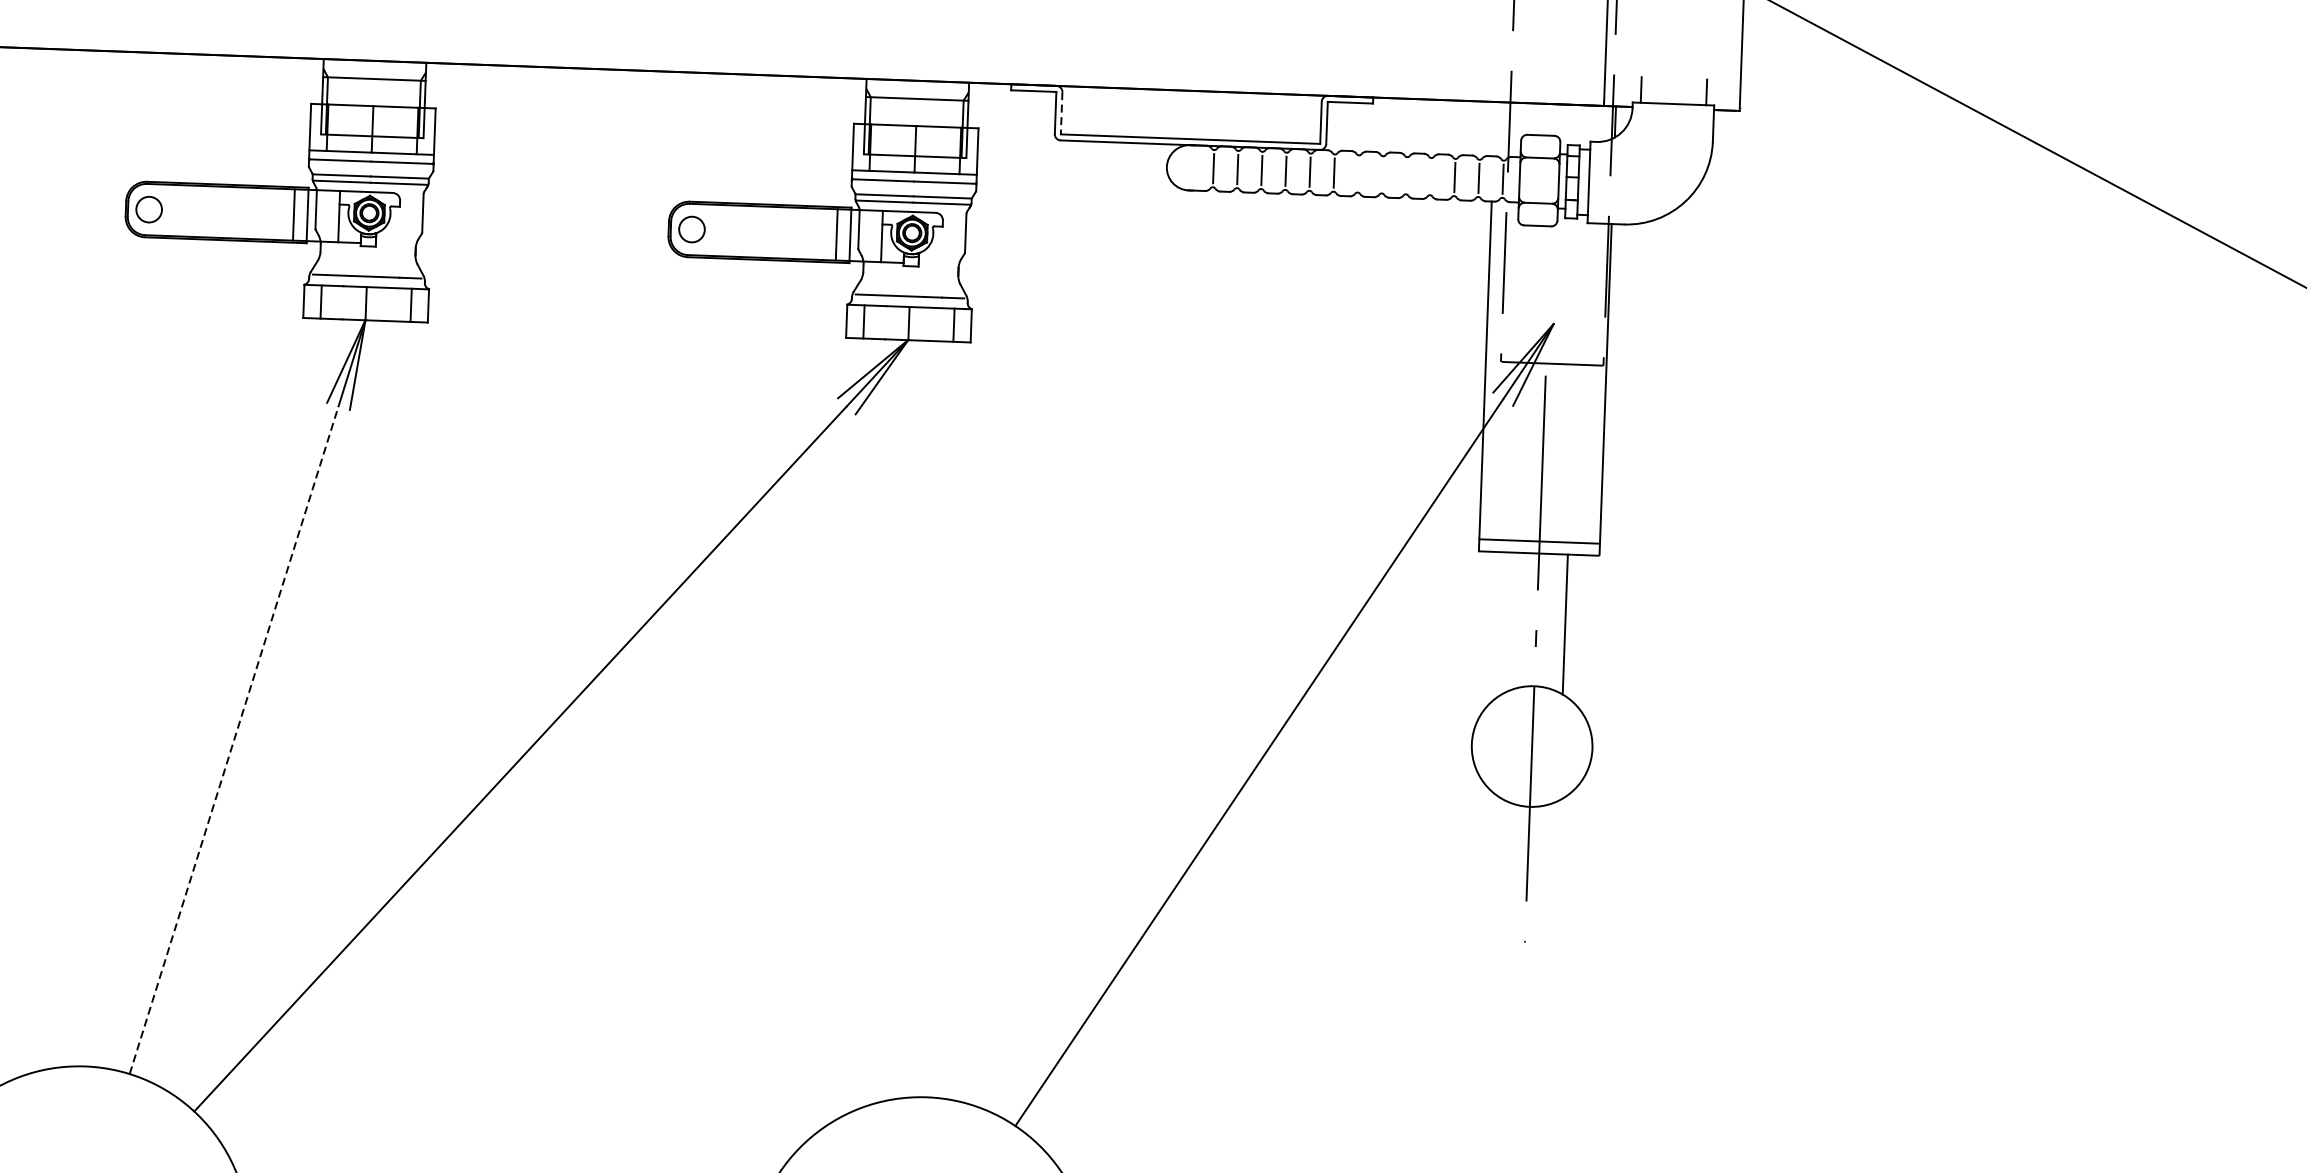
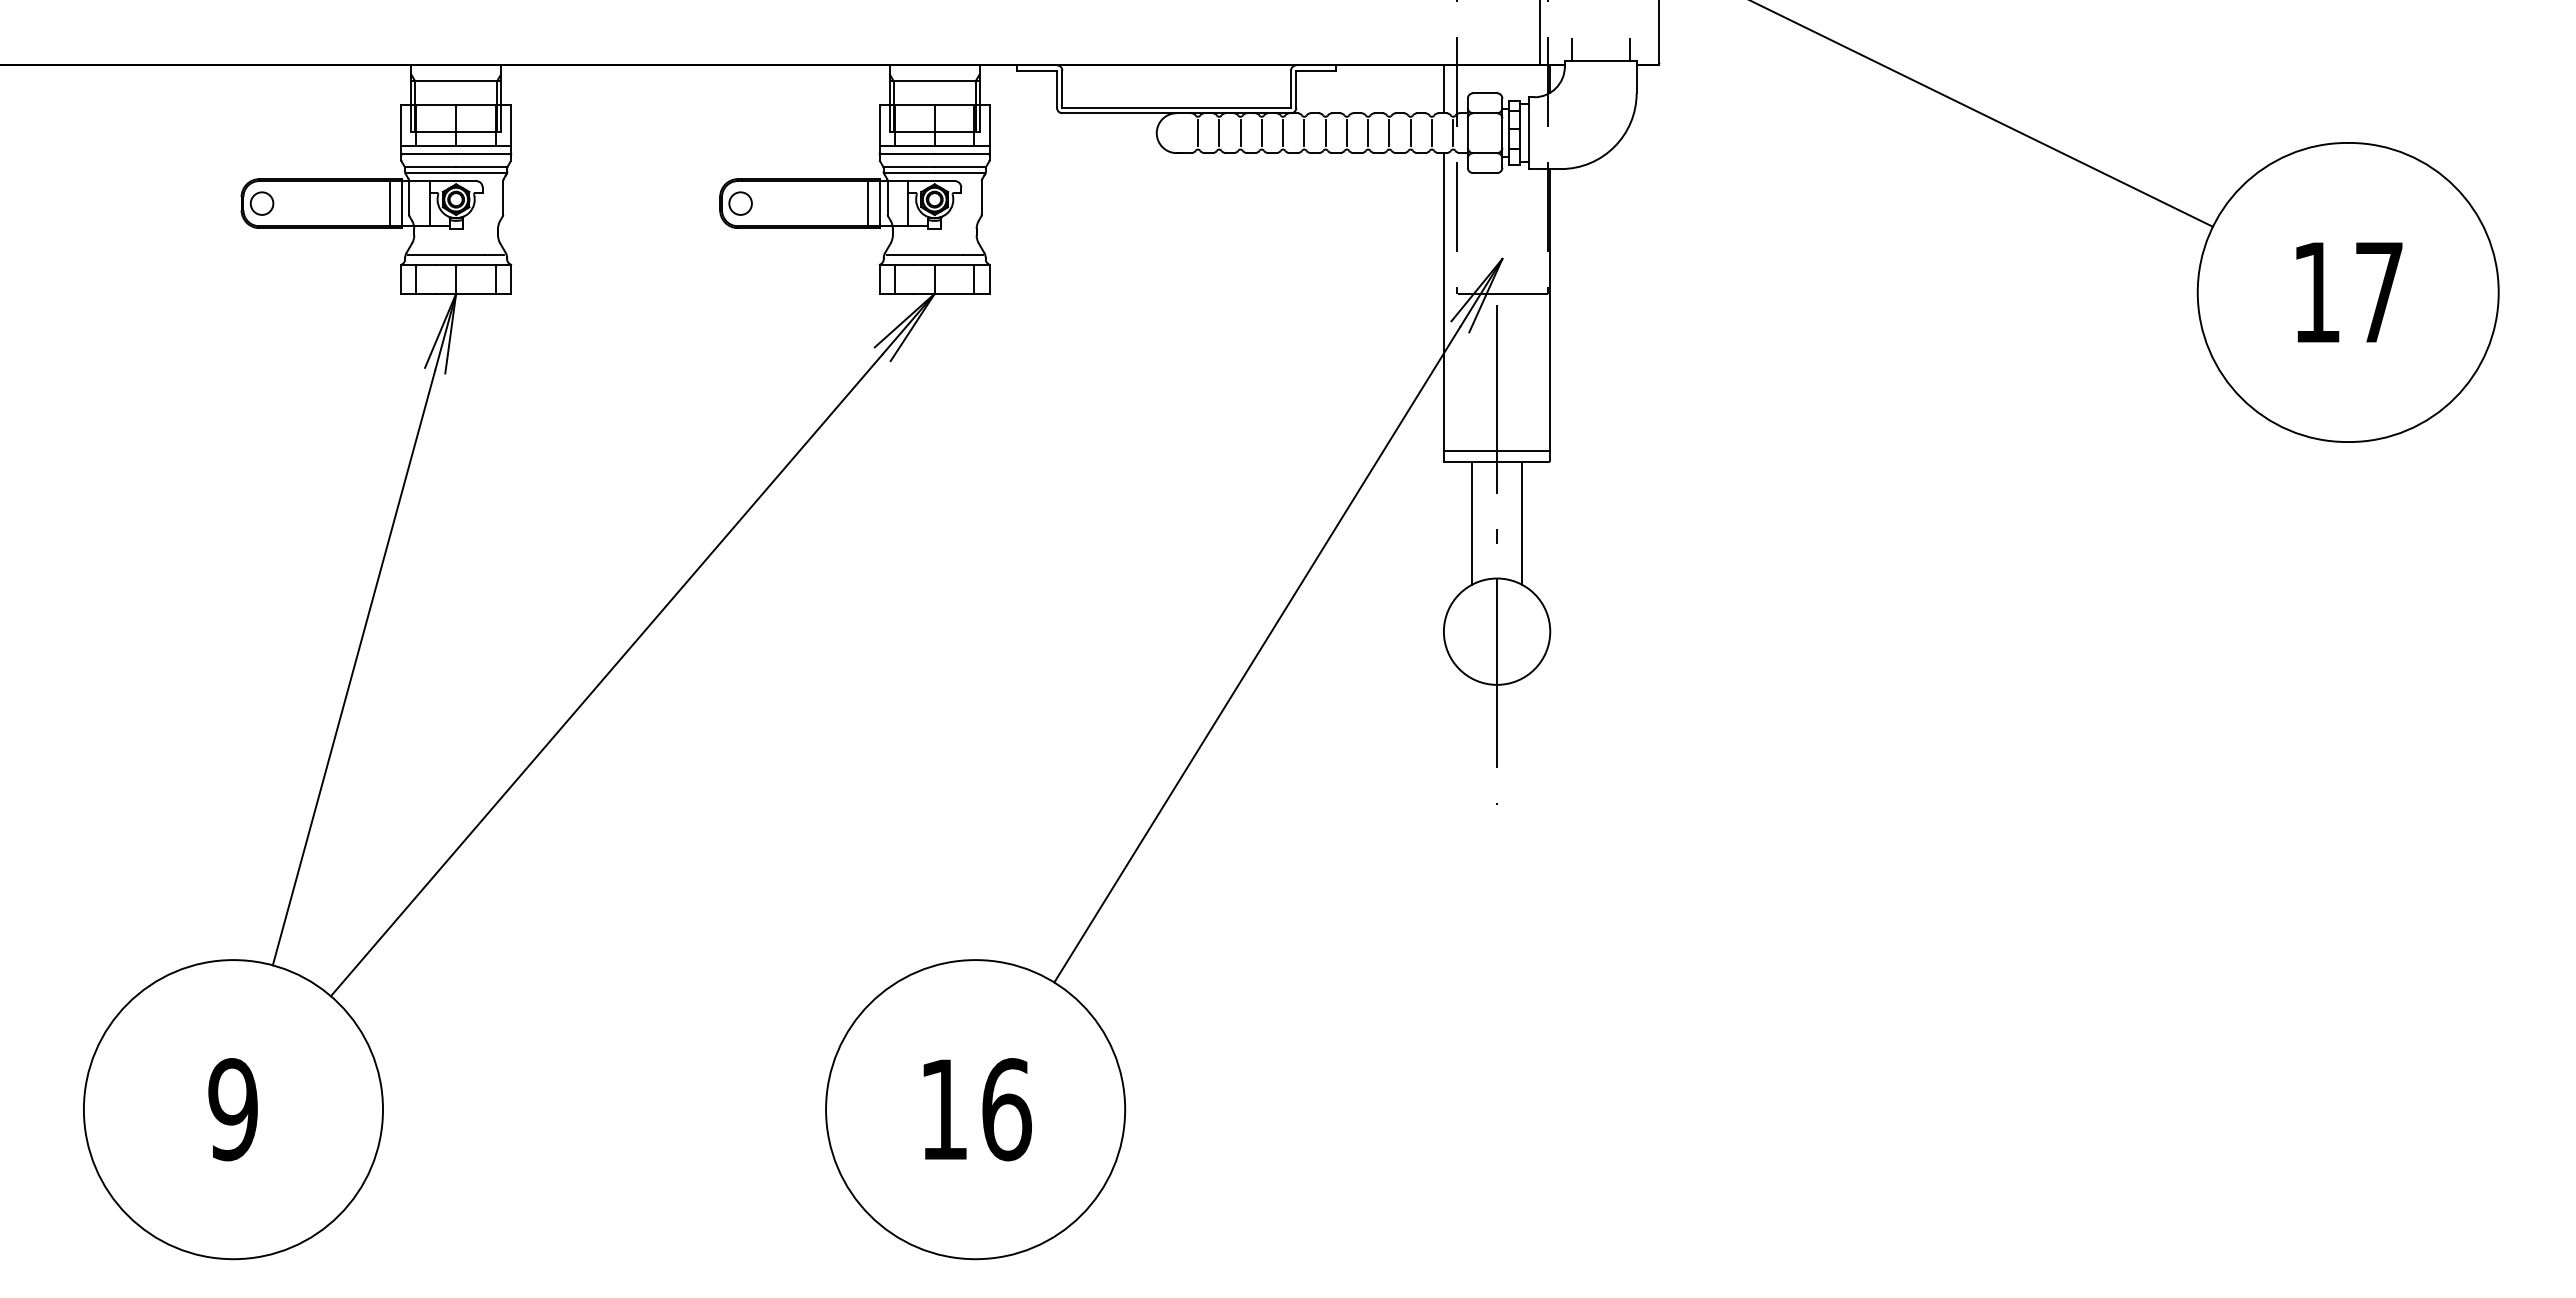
line: (1061, 113) -> (1062, 89), dashed -> solid
line: (1493, 129) -> (1443, 89), added
line: (1358, 174) -> (1325, 133), added
line: (1382, 175) -> (1346, 133), added
line: (1407, 176) -> (1368, 133), added
line: (1430, 177) -> (1389, 133), added
line: (1507, 621) -> (1471, 522), added
line: (234, 739) -> (354, 667), dashed -> solid

